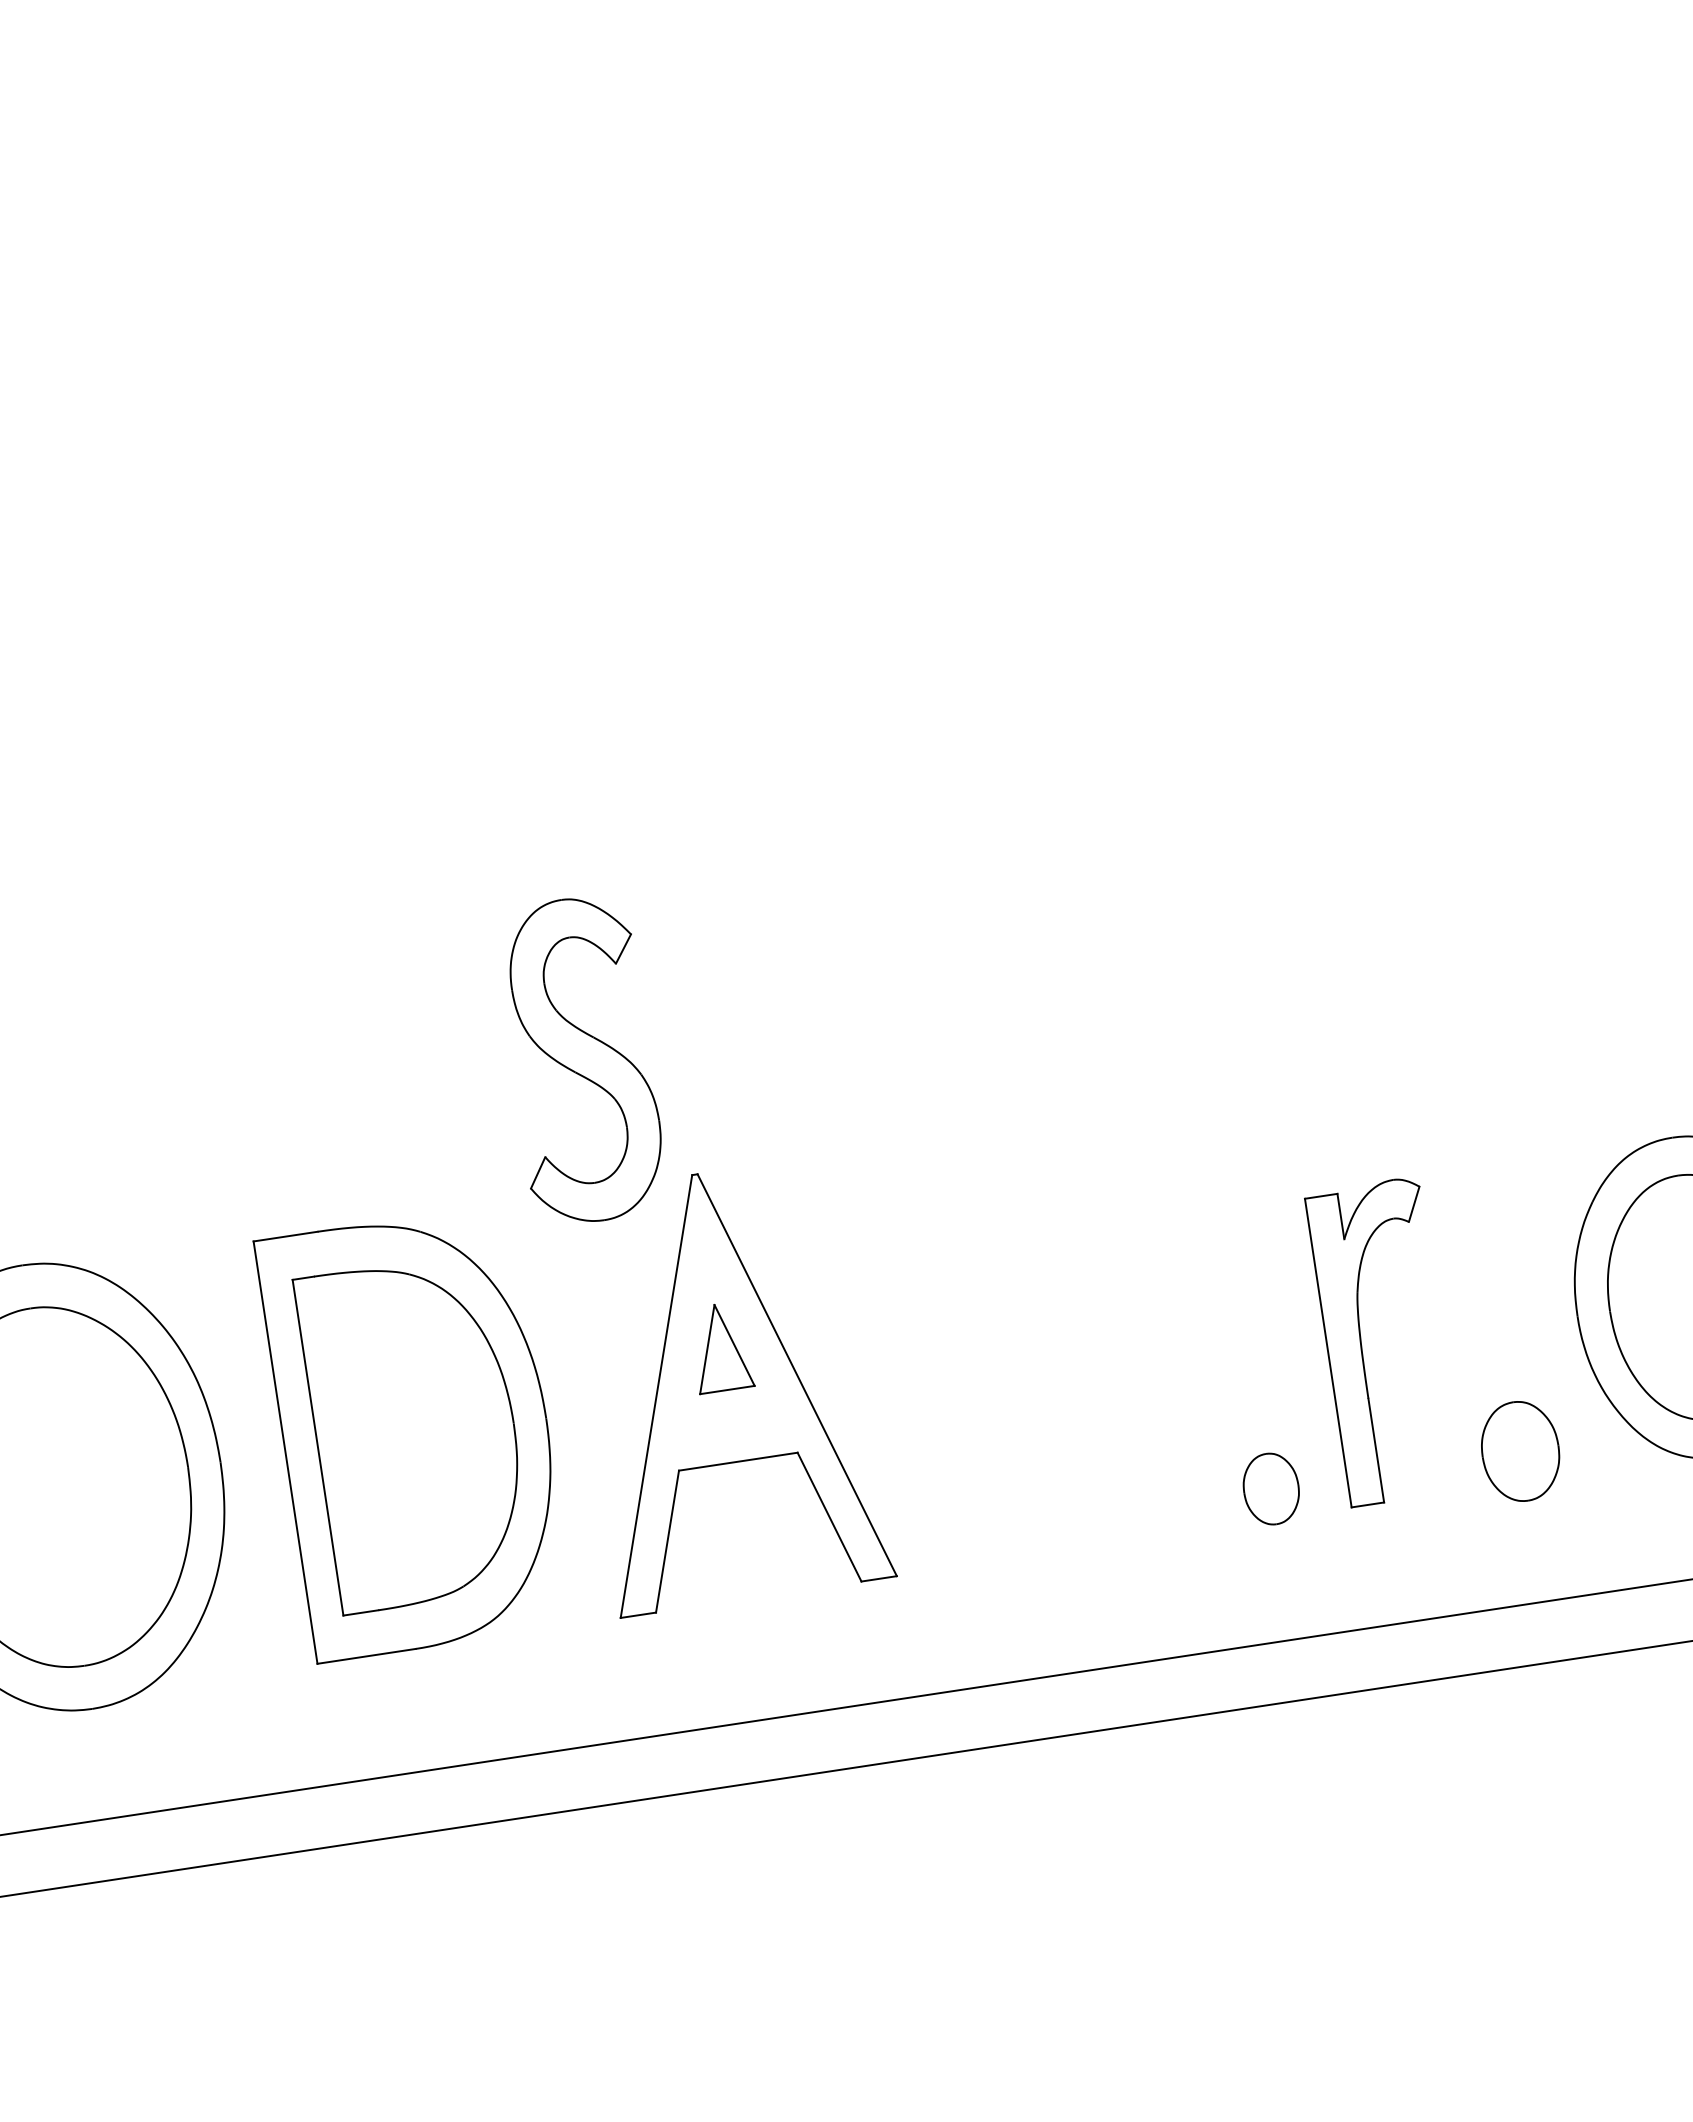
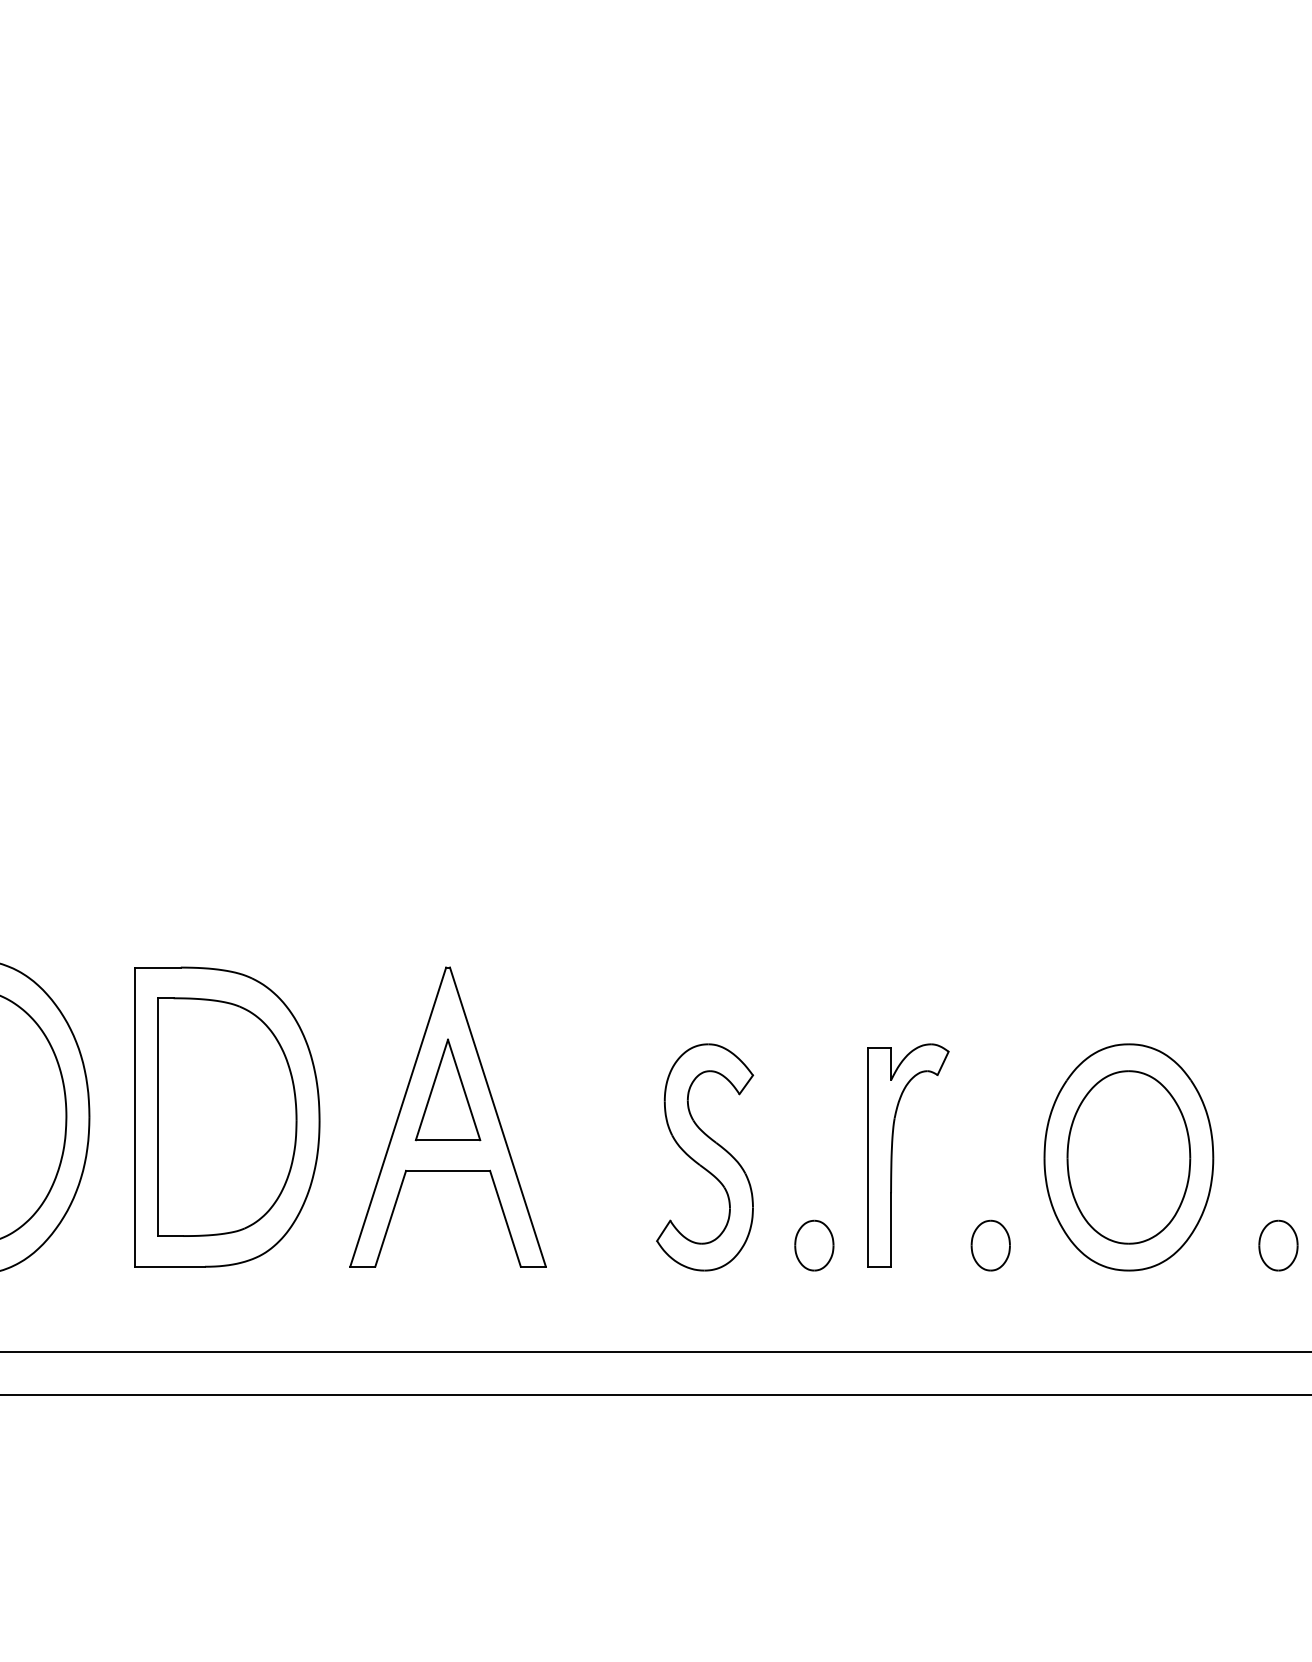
part: (581, 1060) -> (705, 1157), moved
part: (720, 1346) -> (447, 1089), size x1.67
part: (1519, 1451) -> (990, 1245), size x0.71

